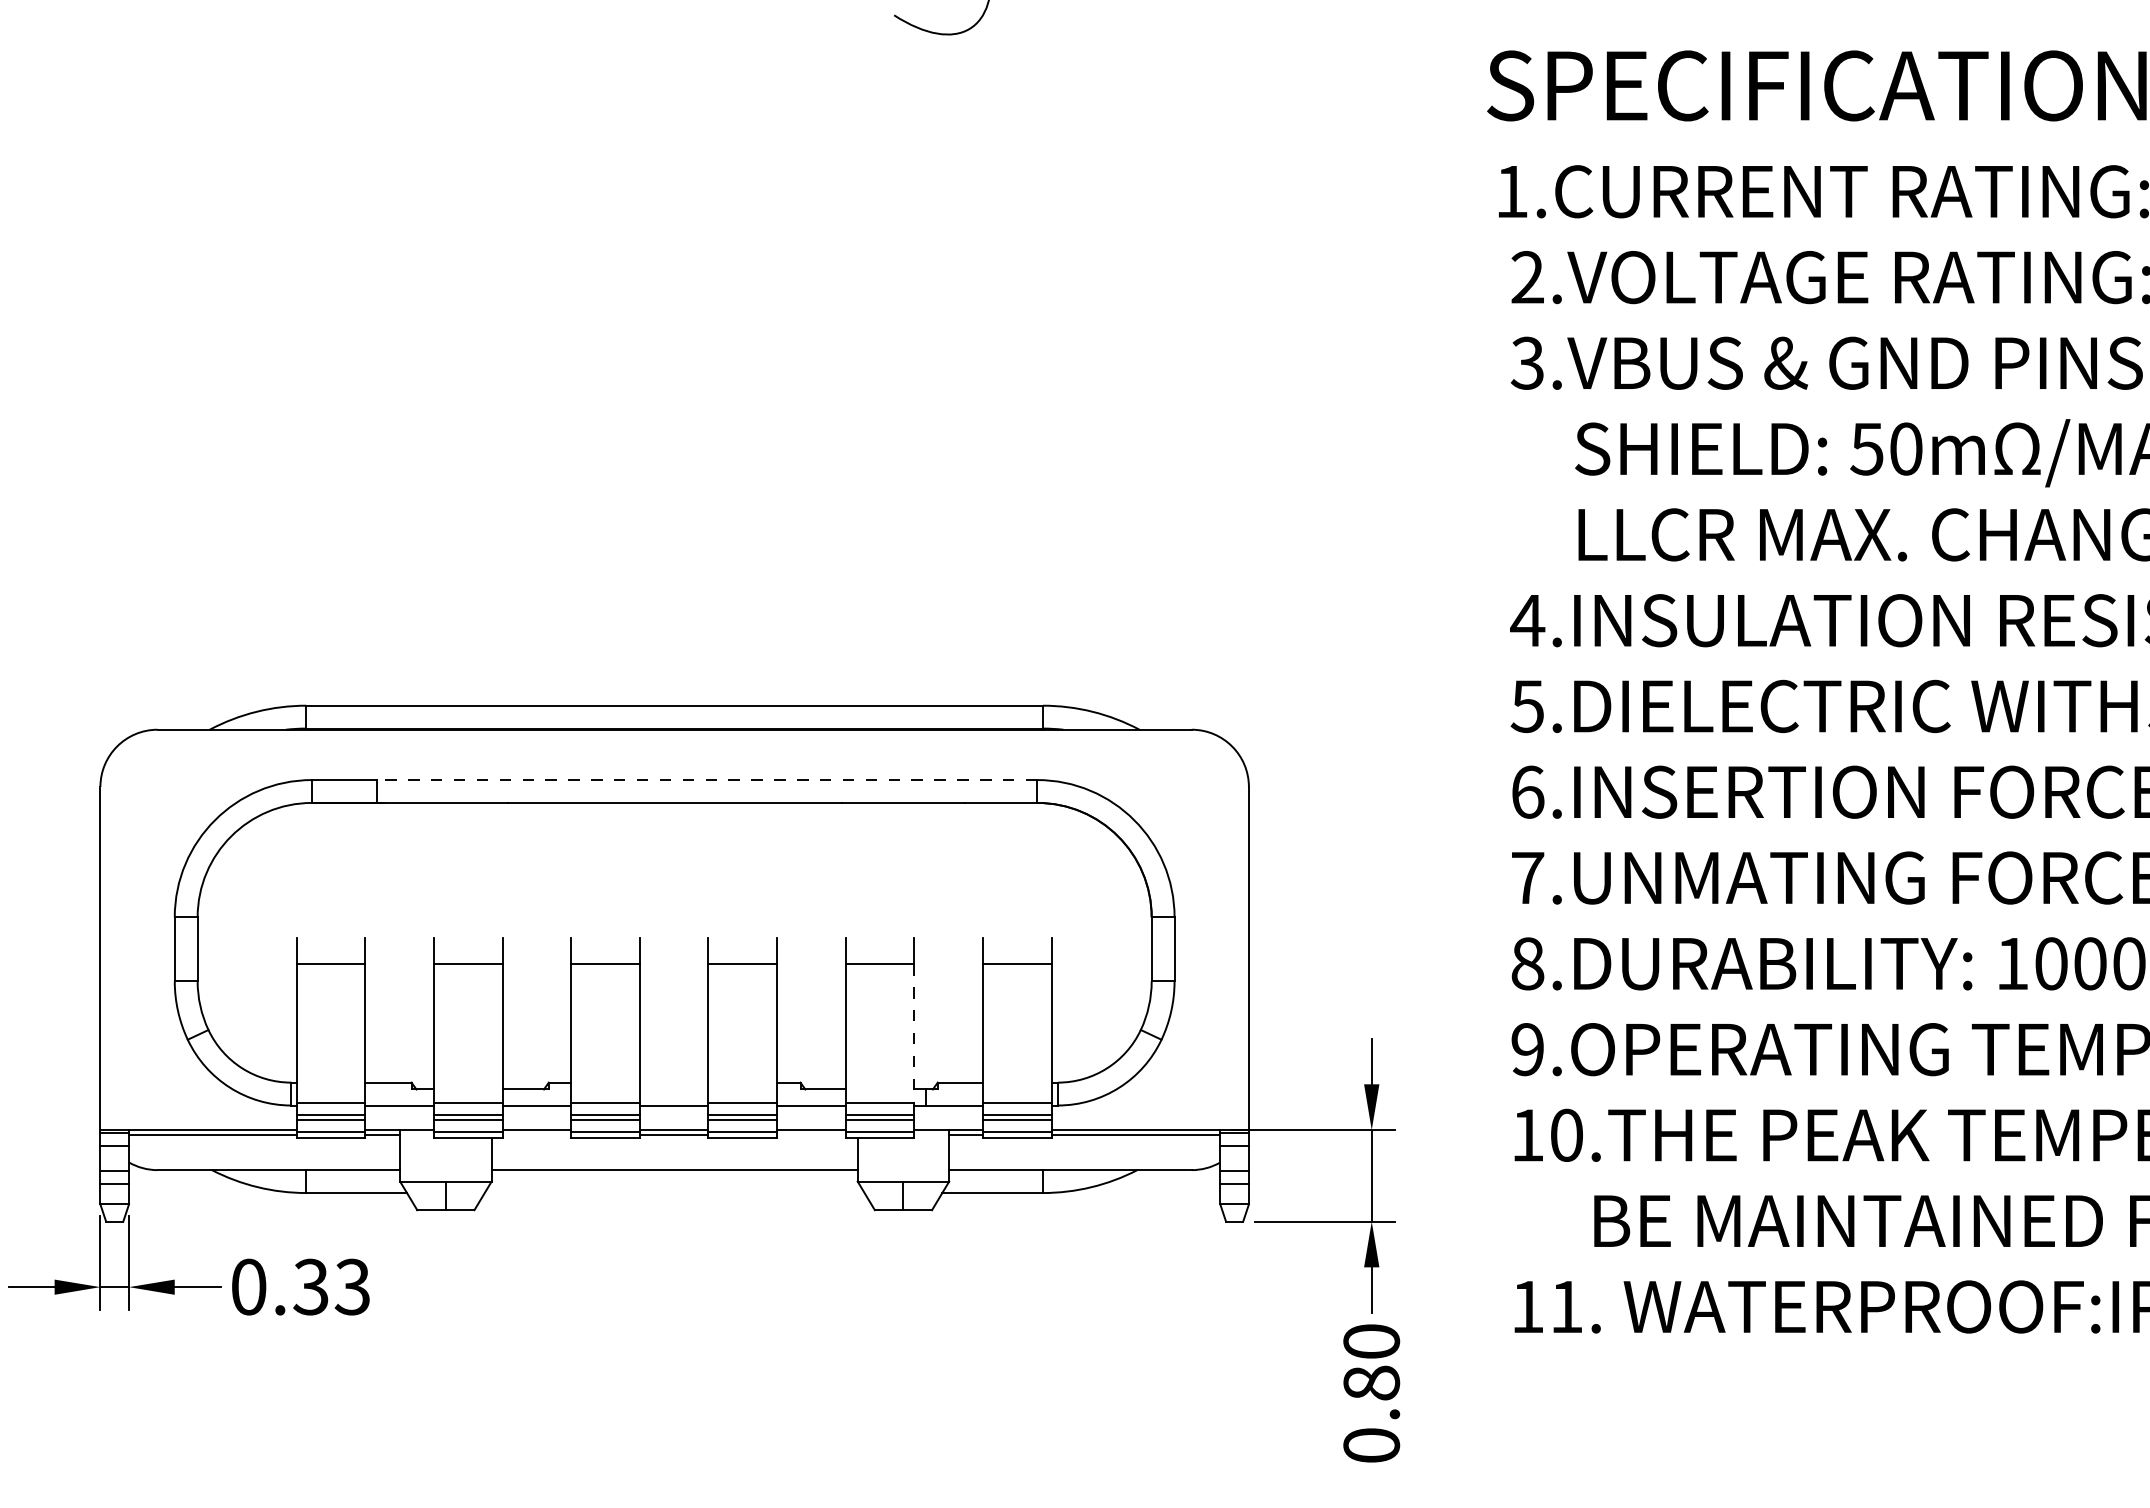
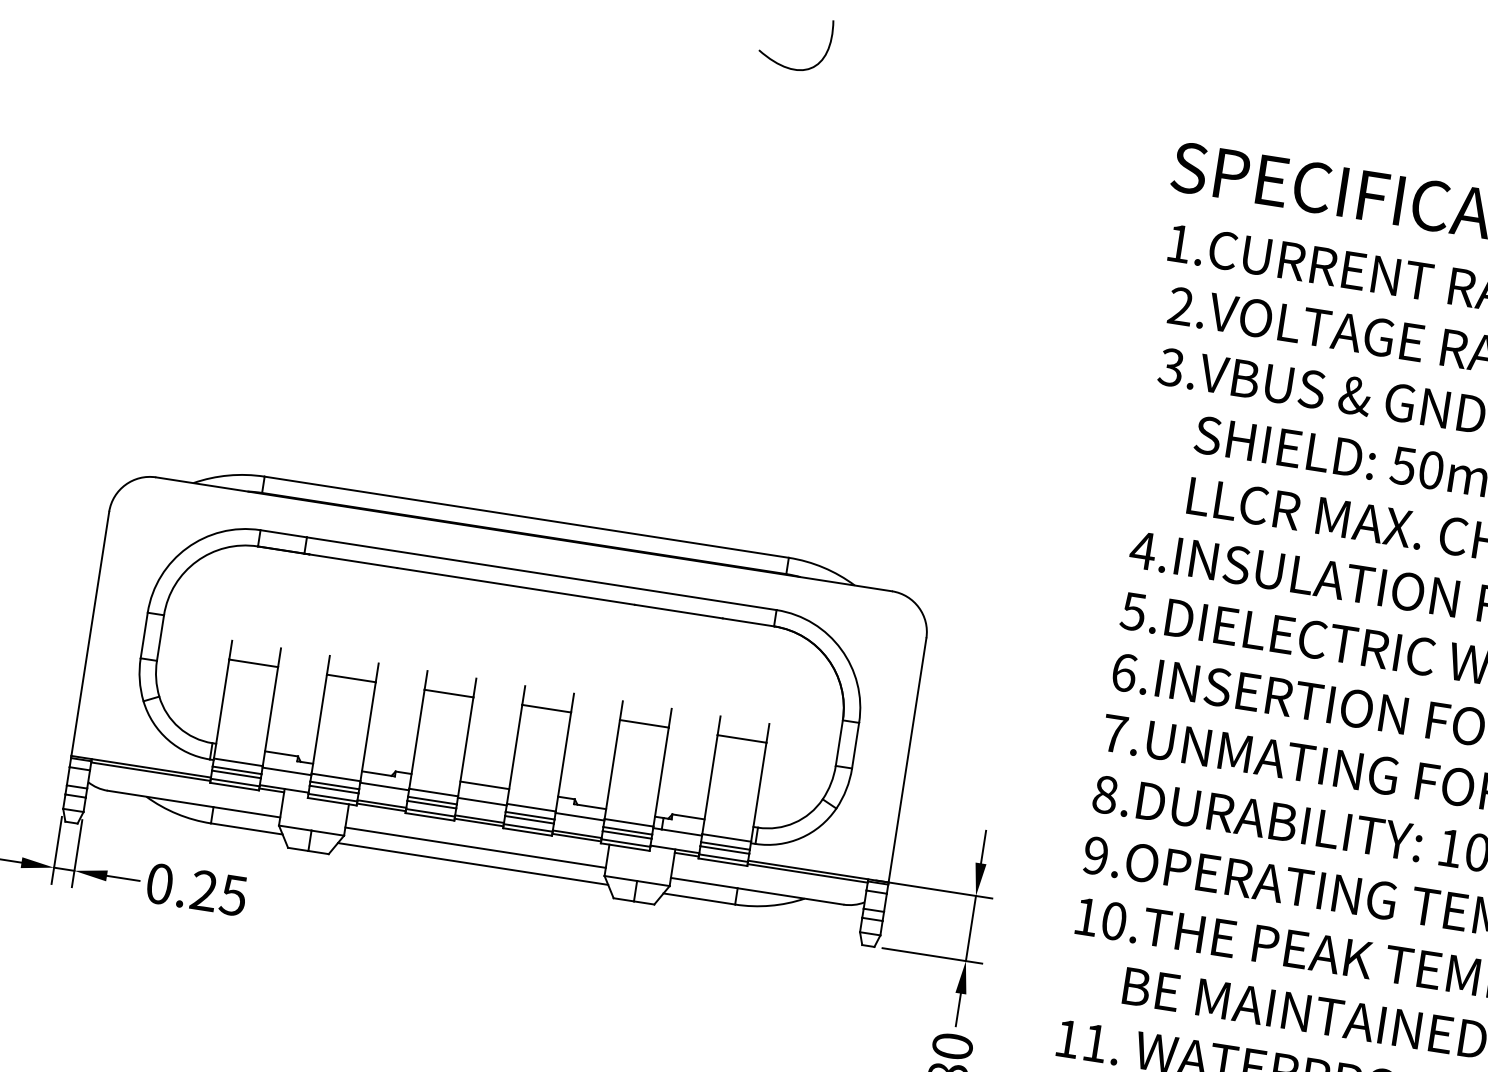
line: (706, 780) -> (541, 573), dashed -> solid
line: (914, 1033) -> (661, 776), dashed -> solid
line: (673, 1082) -> (484, 785), added
line: (536, 1134) -> (381, 807), added
line: (811, 1134) -> (576, 837), added
line: (674, 1193) -> (472, 864), added
text: (331, 1286) -> (218, 892), 0.33 -> 0.25

